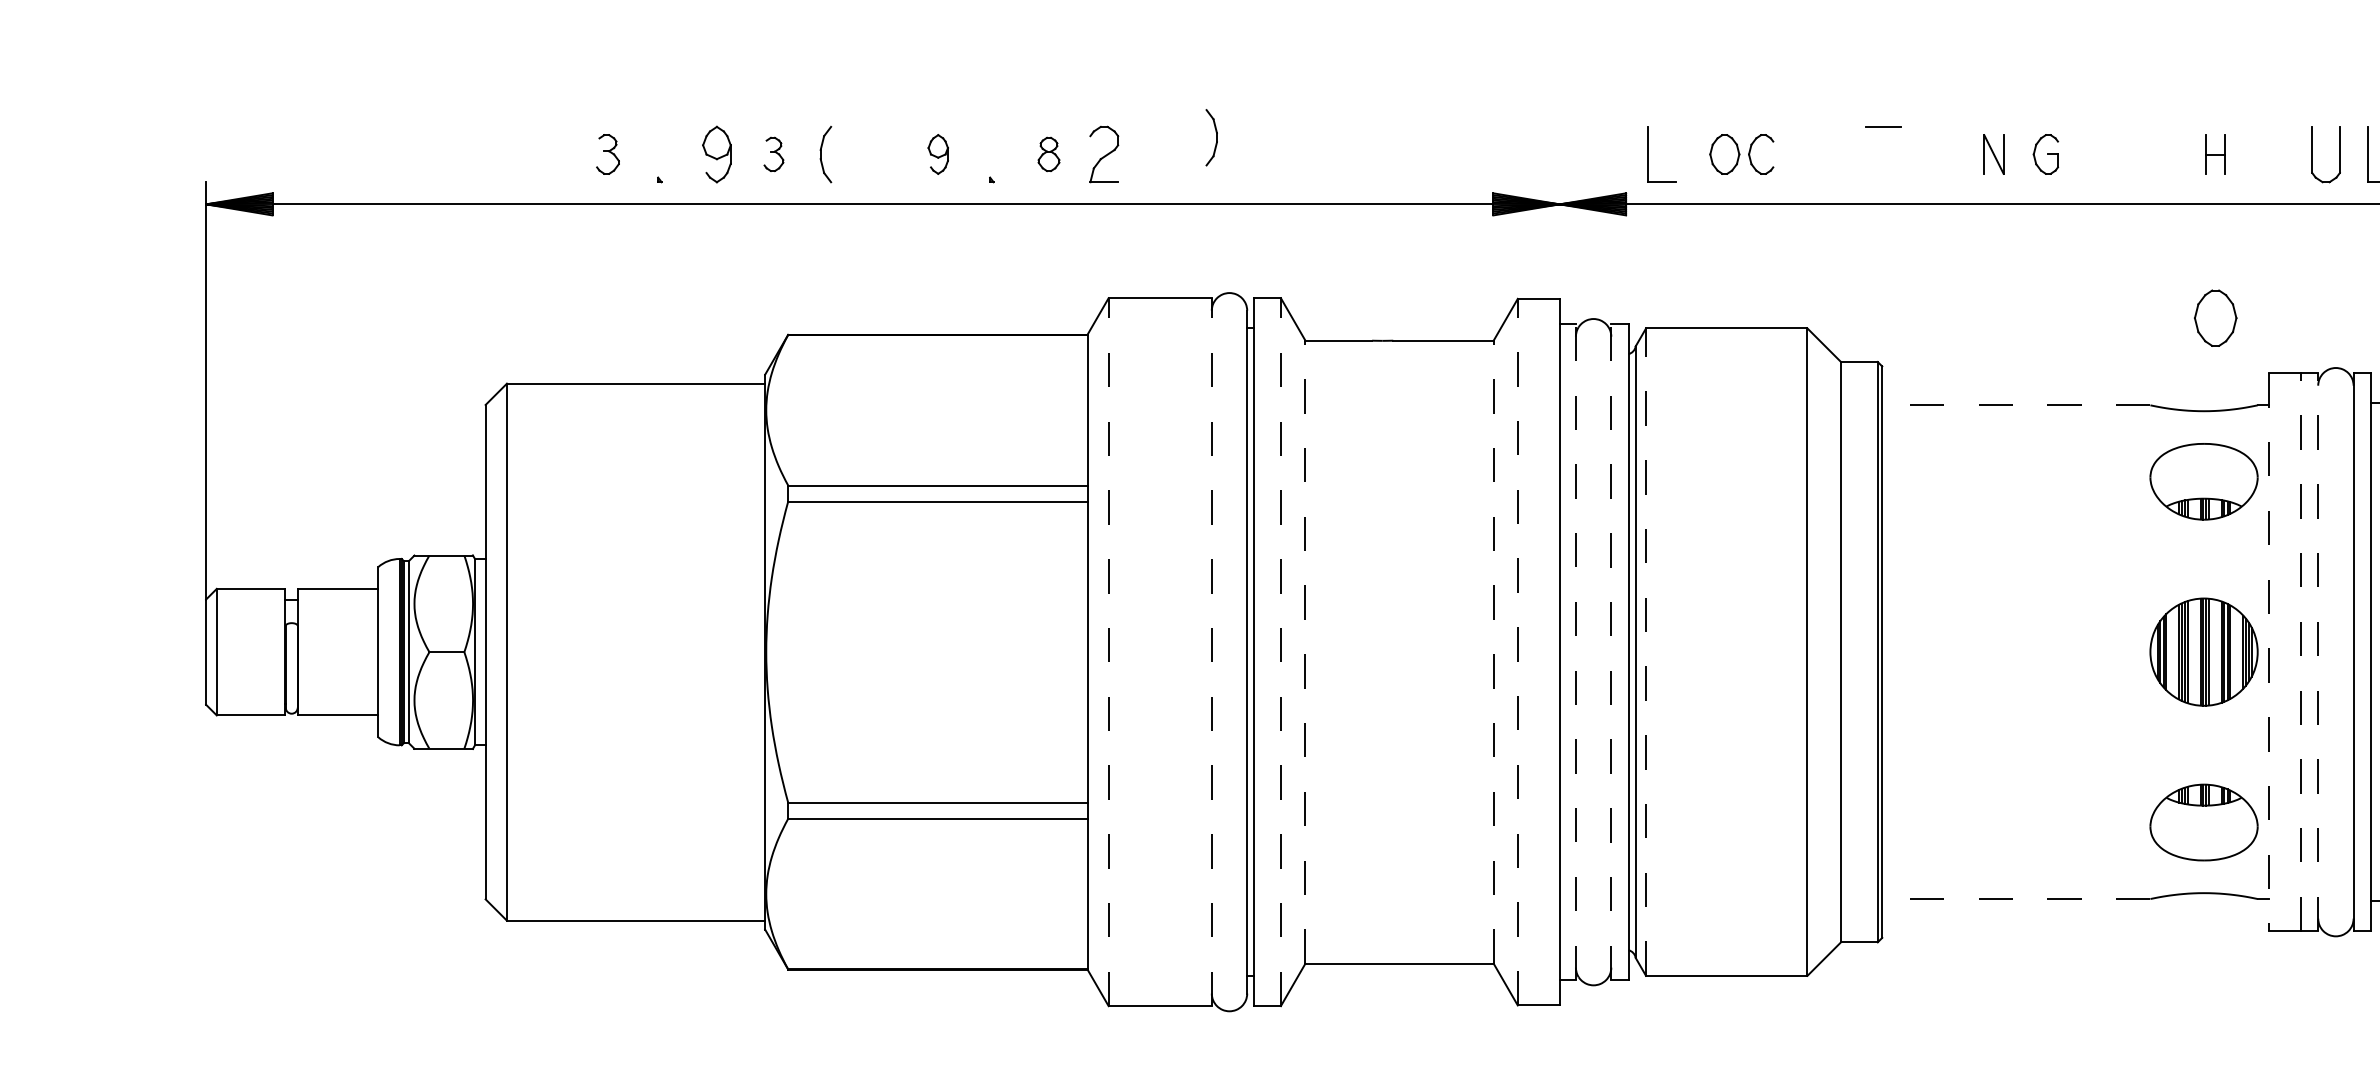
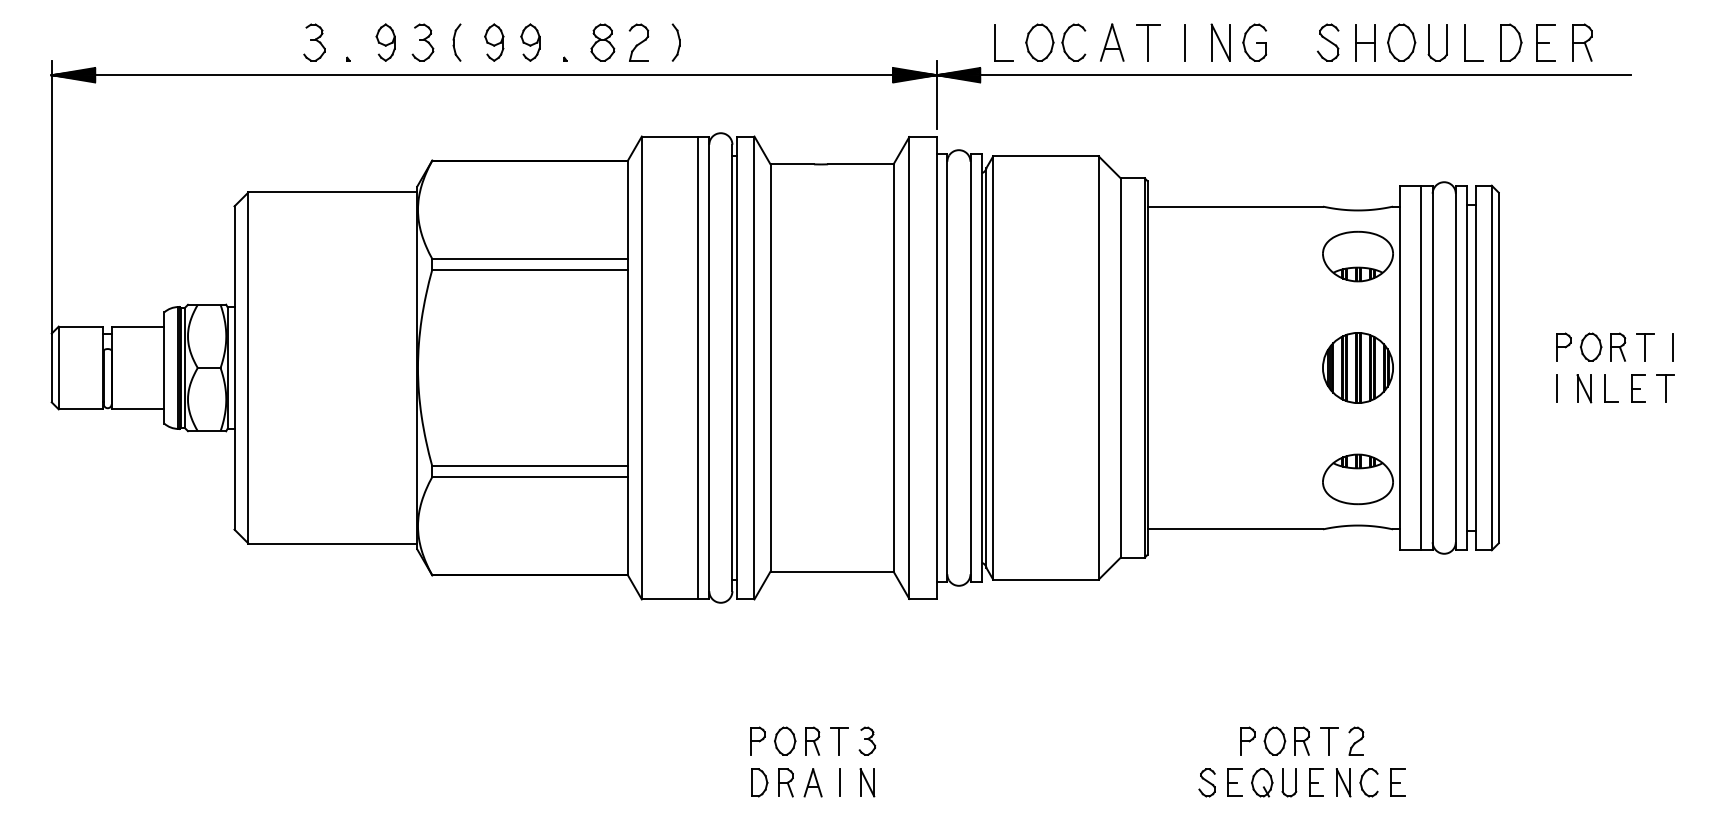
part: (1210, 137) -> (675, 42), moved
part: (607, 154) -> (314, 42), size x1.43
part: (773, 154) -> (422, 42), size x1.67
part: (883, 154) -> (494, 42), added
part: (938, 154) -> (530, 42), size x1.43
part: (1048, 154) -> (602, 42), size x1.67
part: (1741, 154) -> (1055, 42), size x1.43
part: (1828, 154) -> (1112, 42), added
line: (1883, 154) -> (1148, 42), added
line: (1938, 154) -> (1184, 42), added
part: (1993, 154) -> (1220, 42), size x1.43
part: (2045, 154) -> (1254, 42), size x1.43
part: (2157, 154) -> (1327, 42), added
part: (2215, 154) -> (1365, 42), size x1.43
line: (1559, 233) -> (936, 94), added
part: (2215, 317) -> (1401, 42), moved
line: (2016, 405) -> (1235, 206), dashed -> solid
line: (1108, 651) -> (641, 367), dashed -> solid
line: (1195, 651) -> (698, 367), added
line: (1212, 651) -> (709, 367), dashed -> solid
line: (1280, 651) -> (754, 367), dashed -> solid
line: (1576, 651) -> (947, 367), dashed -> solid
line: (1611, 651) -> (970, 367), dashed -> solid
line: (2301, 651) -> (1421, 367), dashed -> solid
line: (2317, 651) -> (1432, 367), dashed -> solid
line: (1305, 652) -> (770, 368), dashed -> solid
line: (1493, 652) -> (893, 368), dashed -> solid
line: (1518, 652) -> (909, 368), dashed -> solid
line: (1646, 652) -> (993, 368), dashed -> solid
line: (2269, 652) -> (1400, 368), dashed -> solid
line: (2016, 899) -> (1235, 529), dashed -> solid

